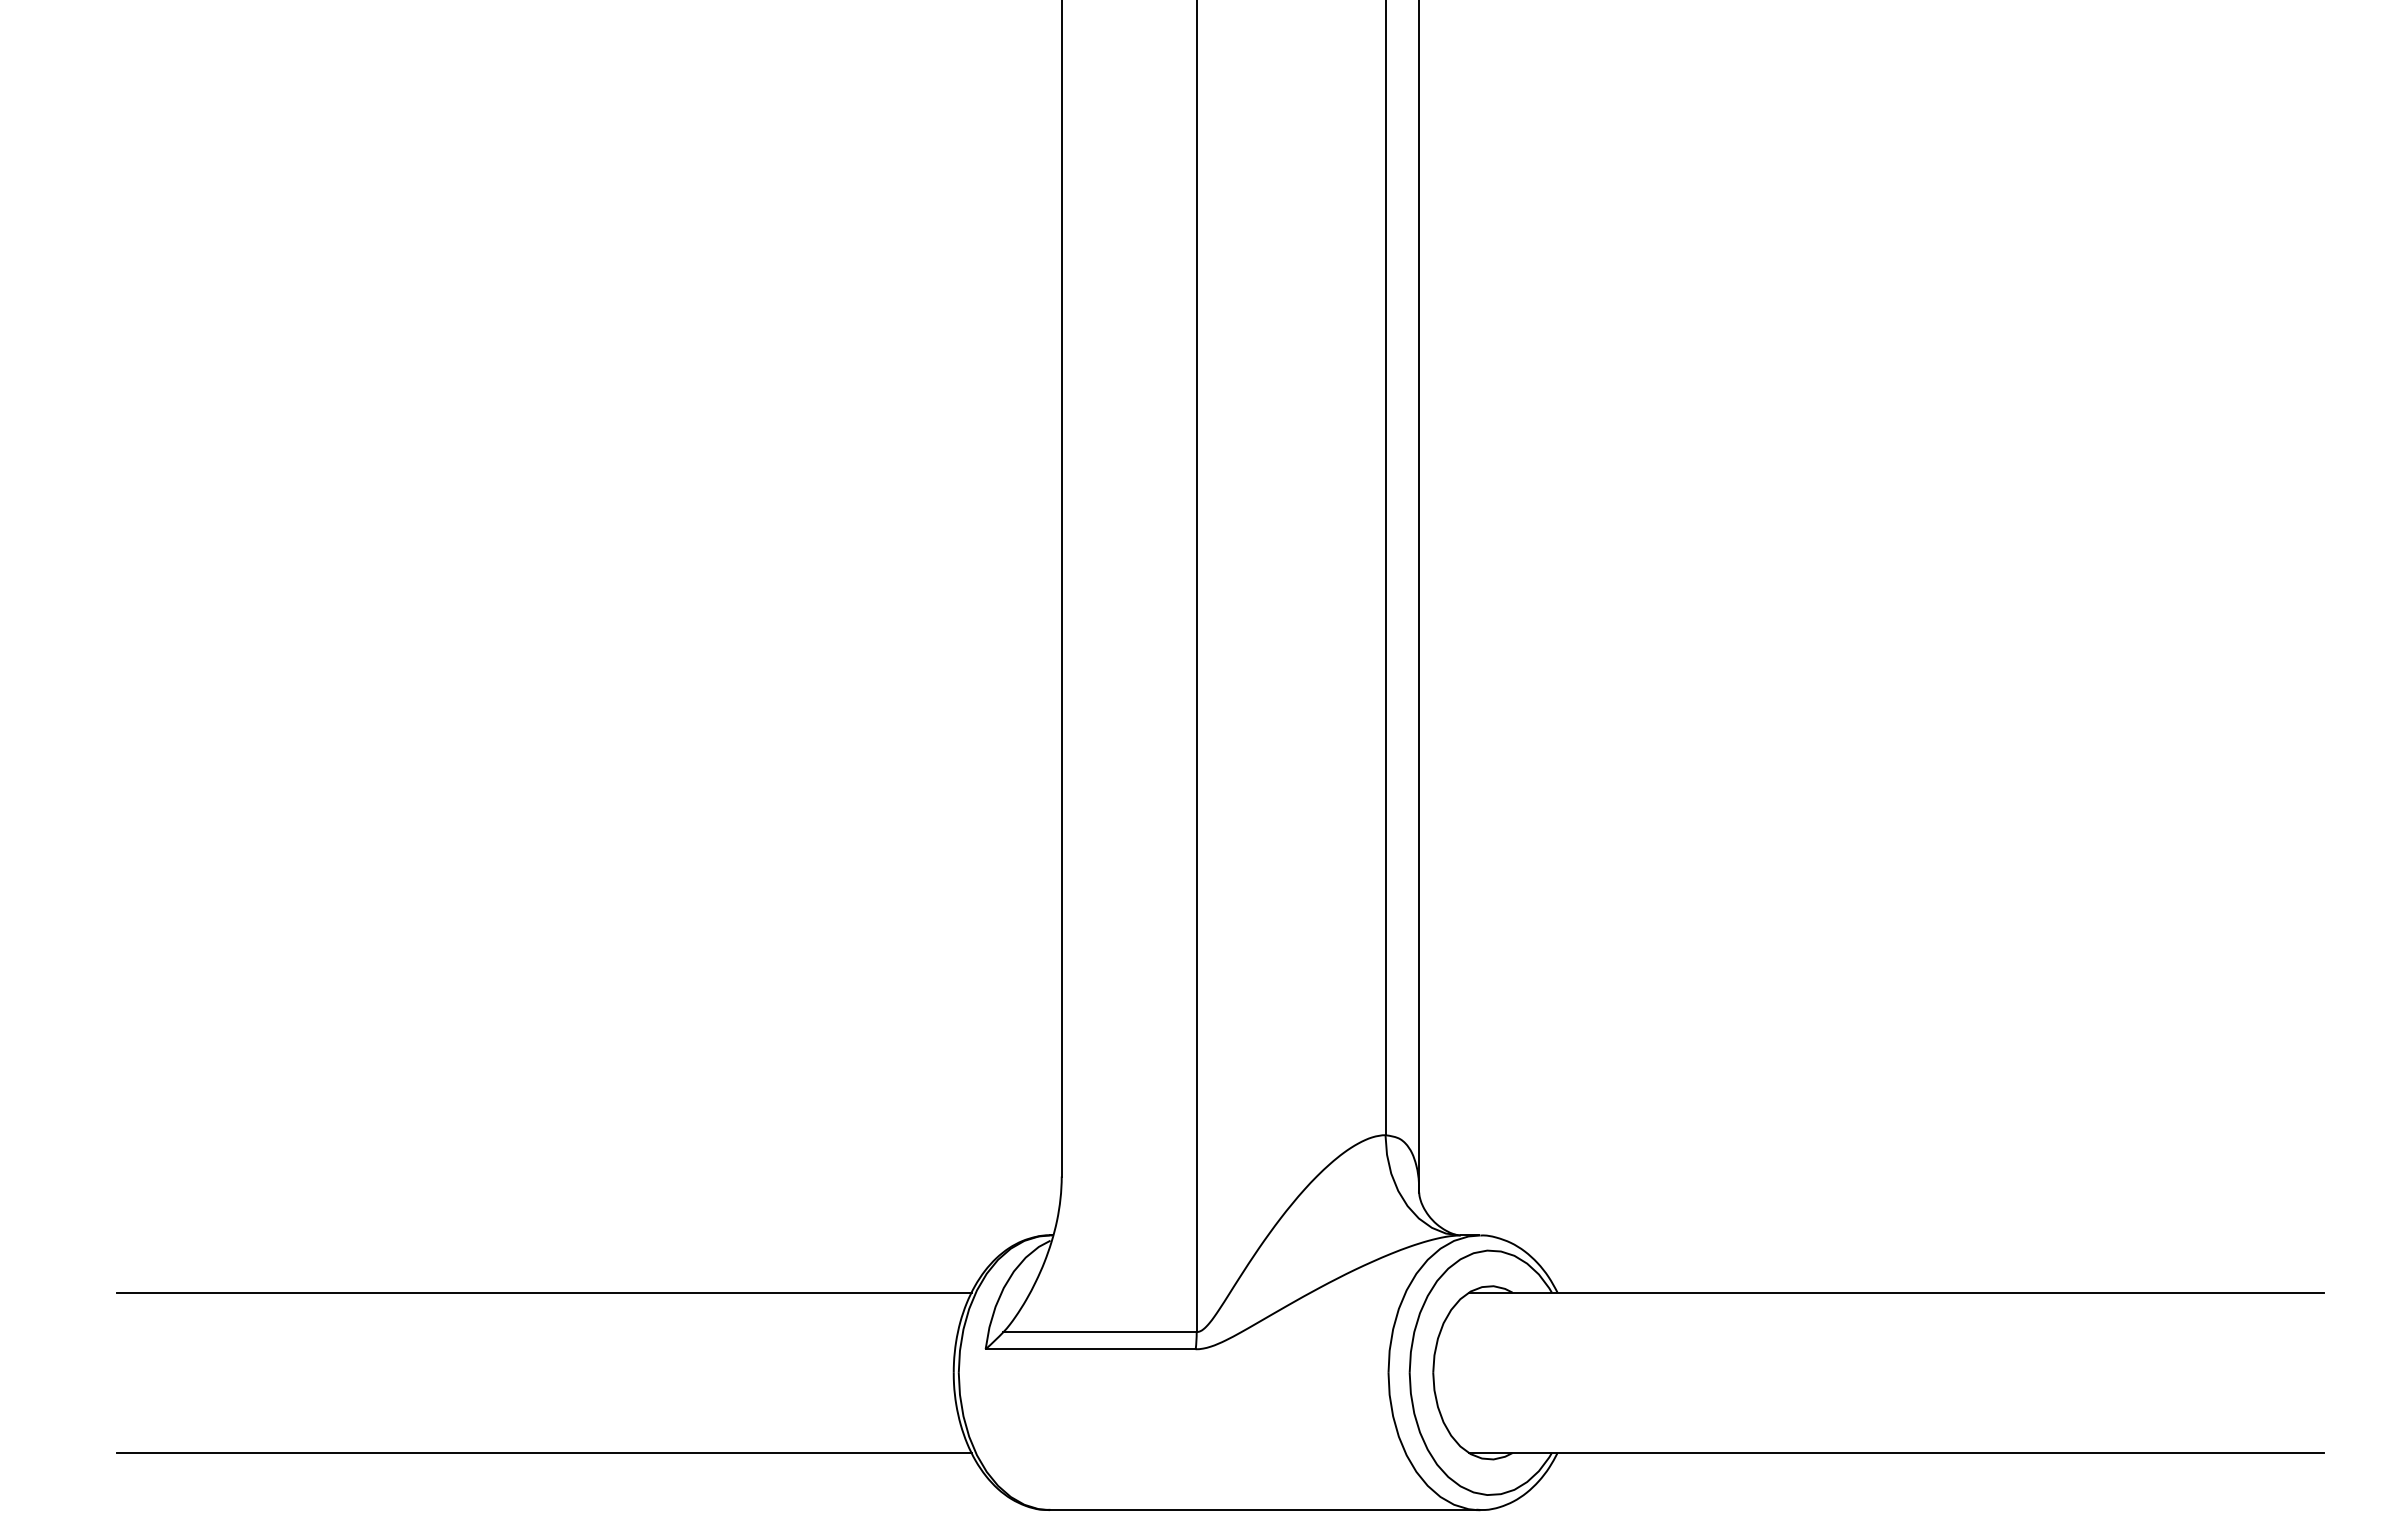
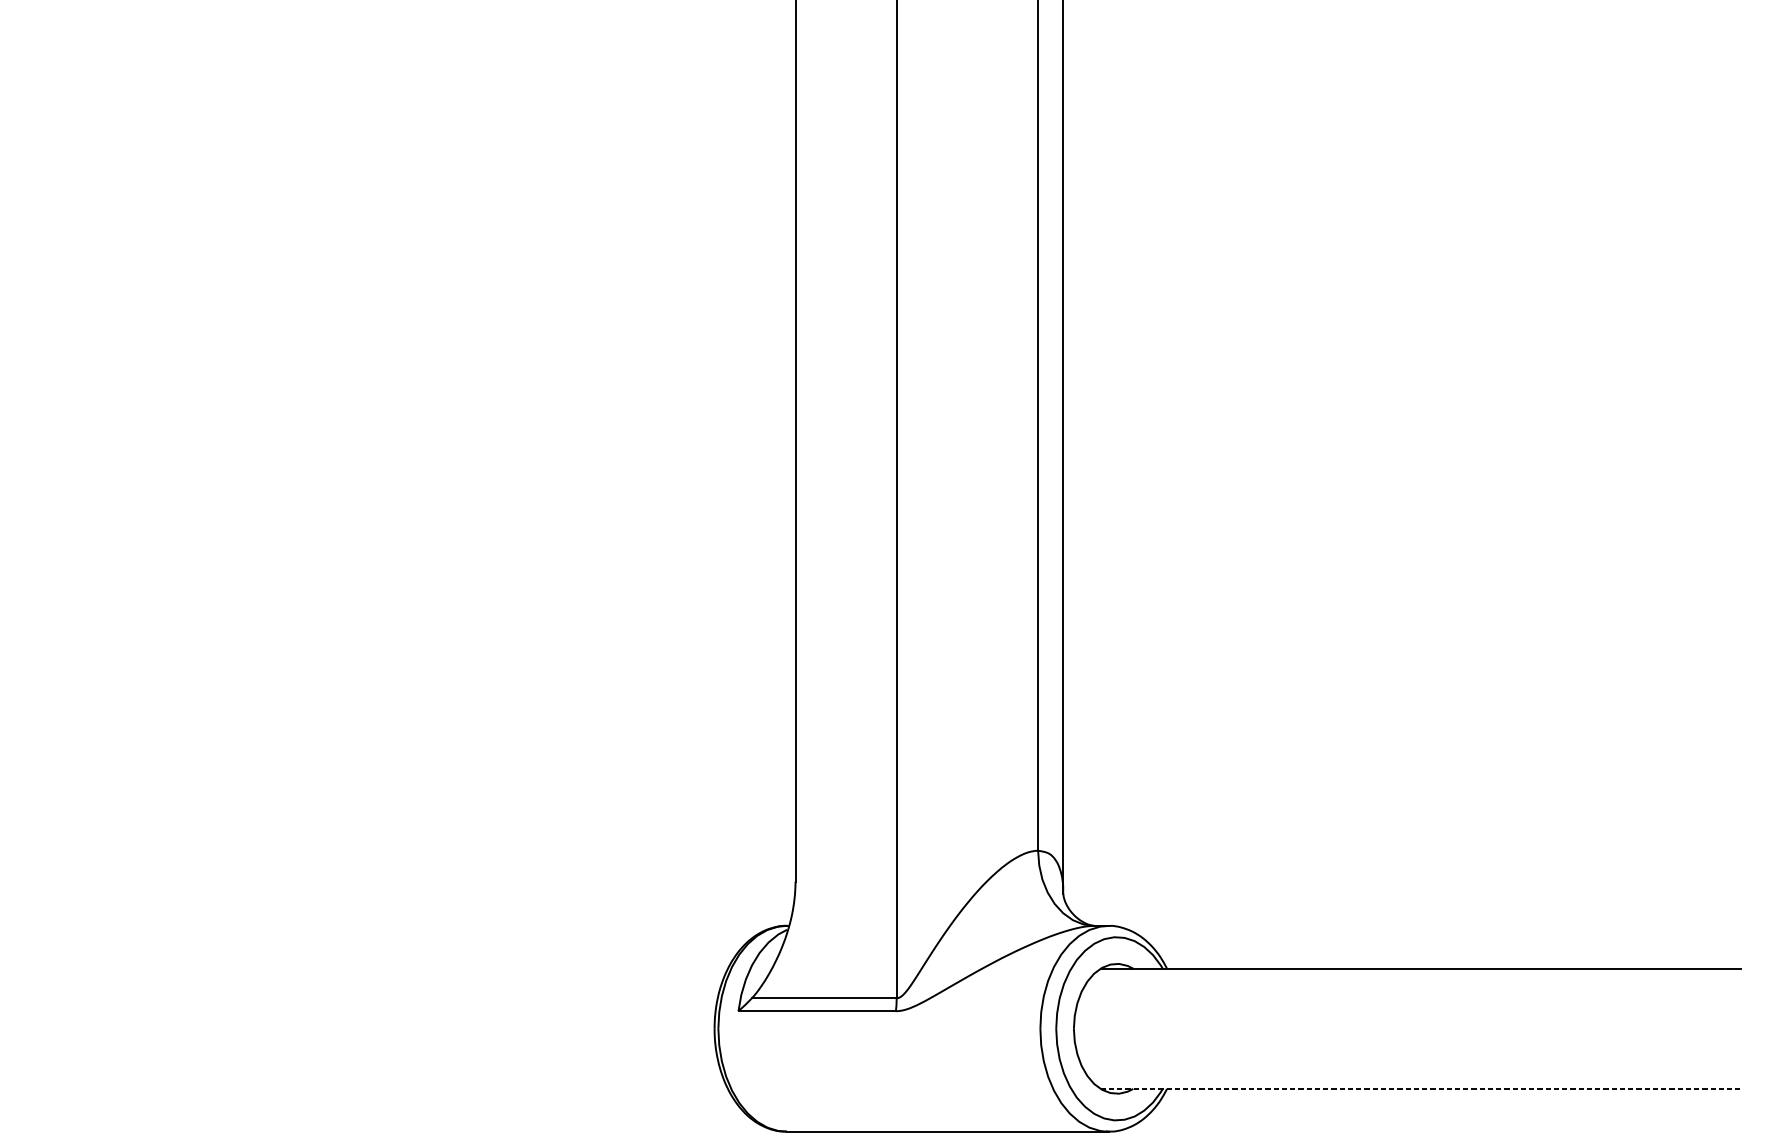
line: (543, 1292) -> (407, 968), removed
line: (543, 1453) -> (407, 1089), removed
line: (1896, 1453) -> (1421, 1089), solid -> dashed

